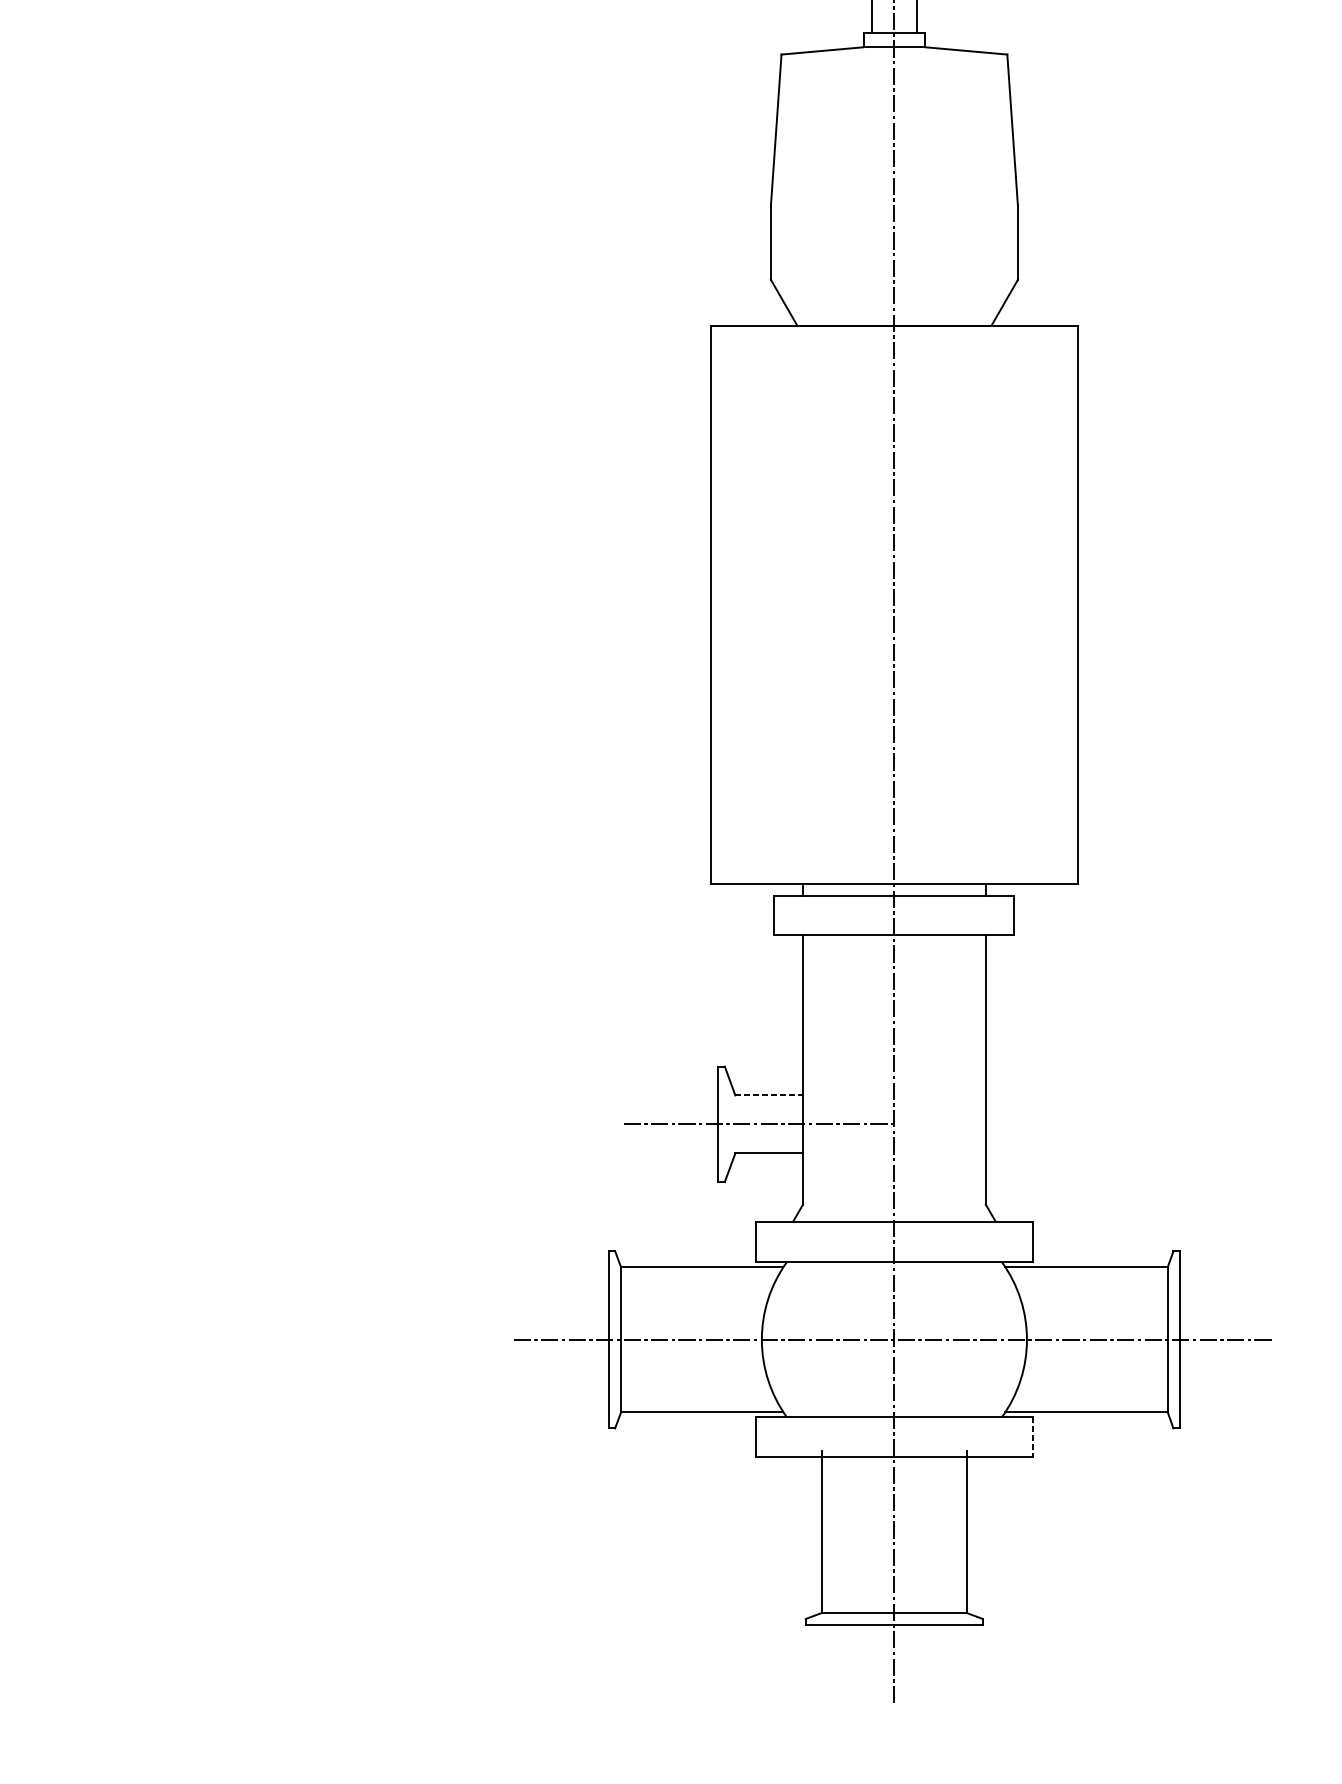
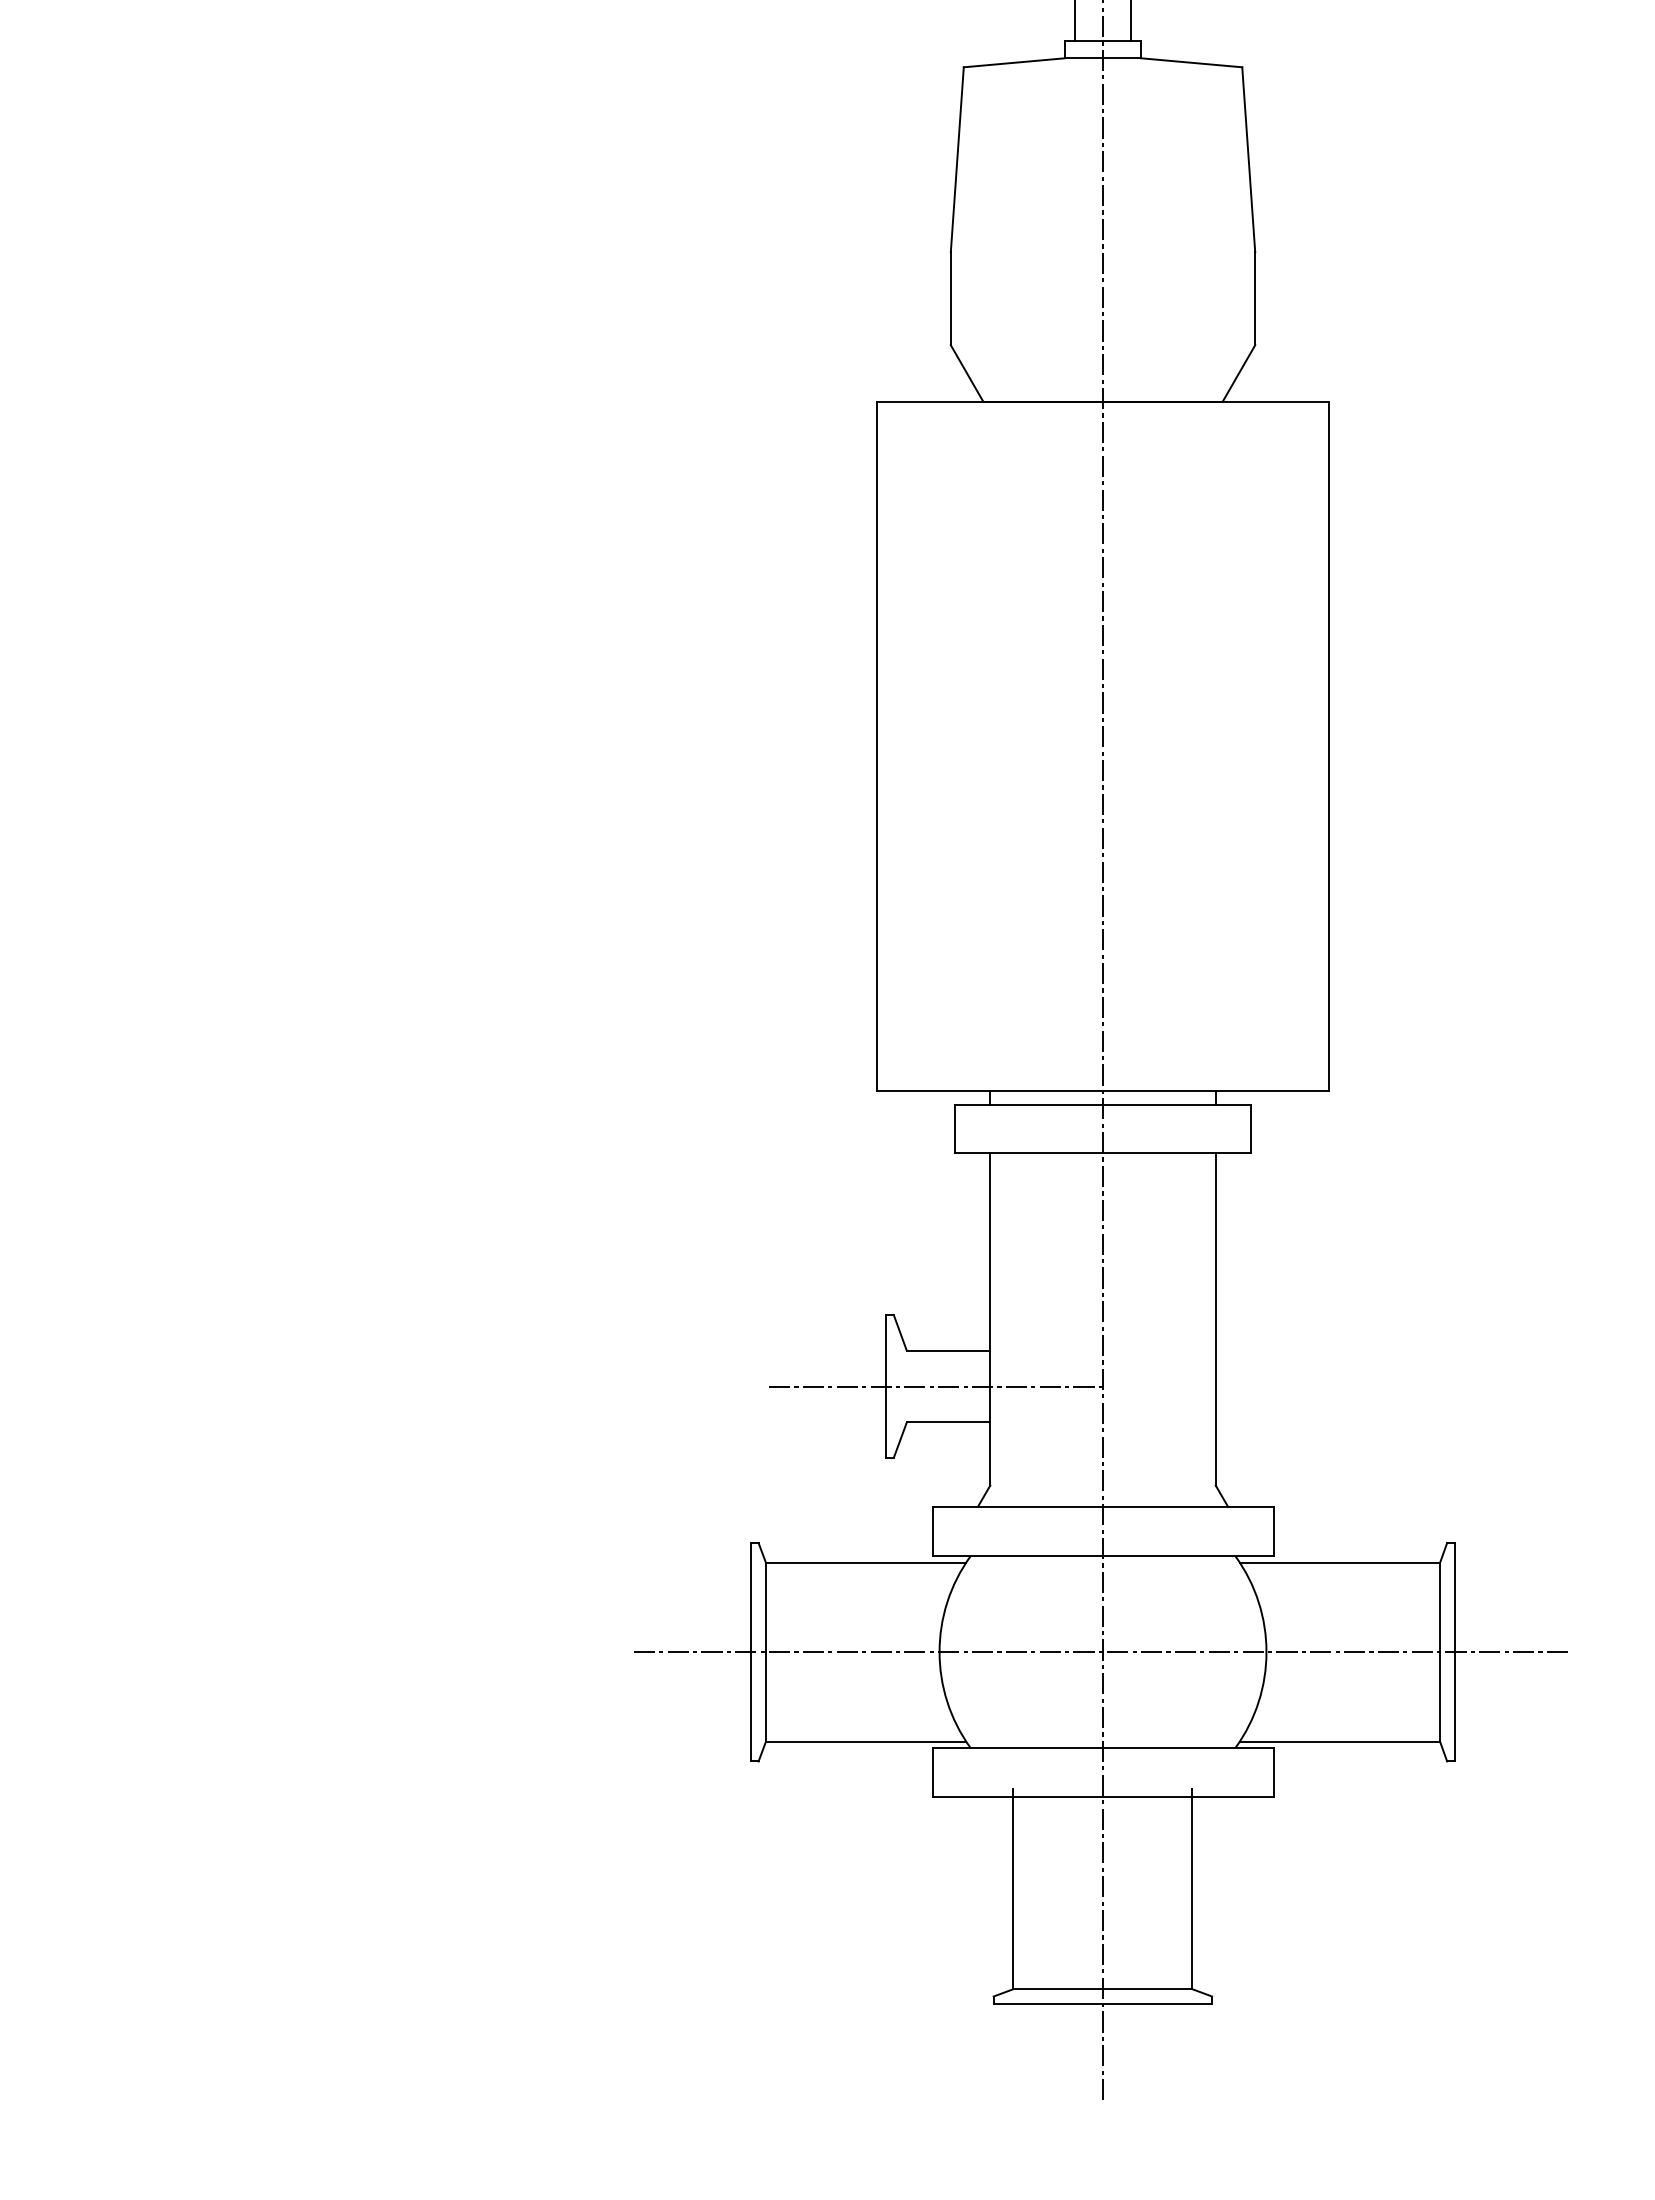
line: (769, 1095) -> (948, 1350), dashed -> solid
line: (1032, 1437) -> (1273, 1772), dashed -> solid

